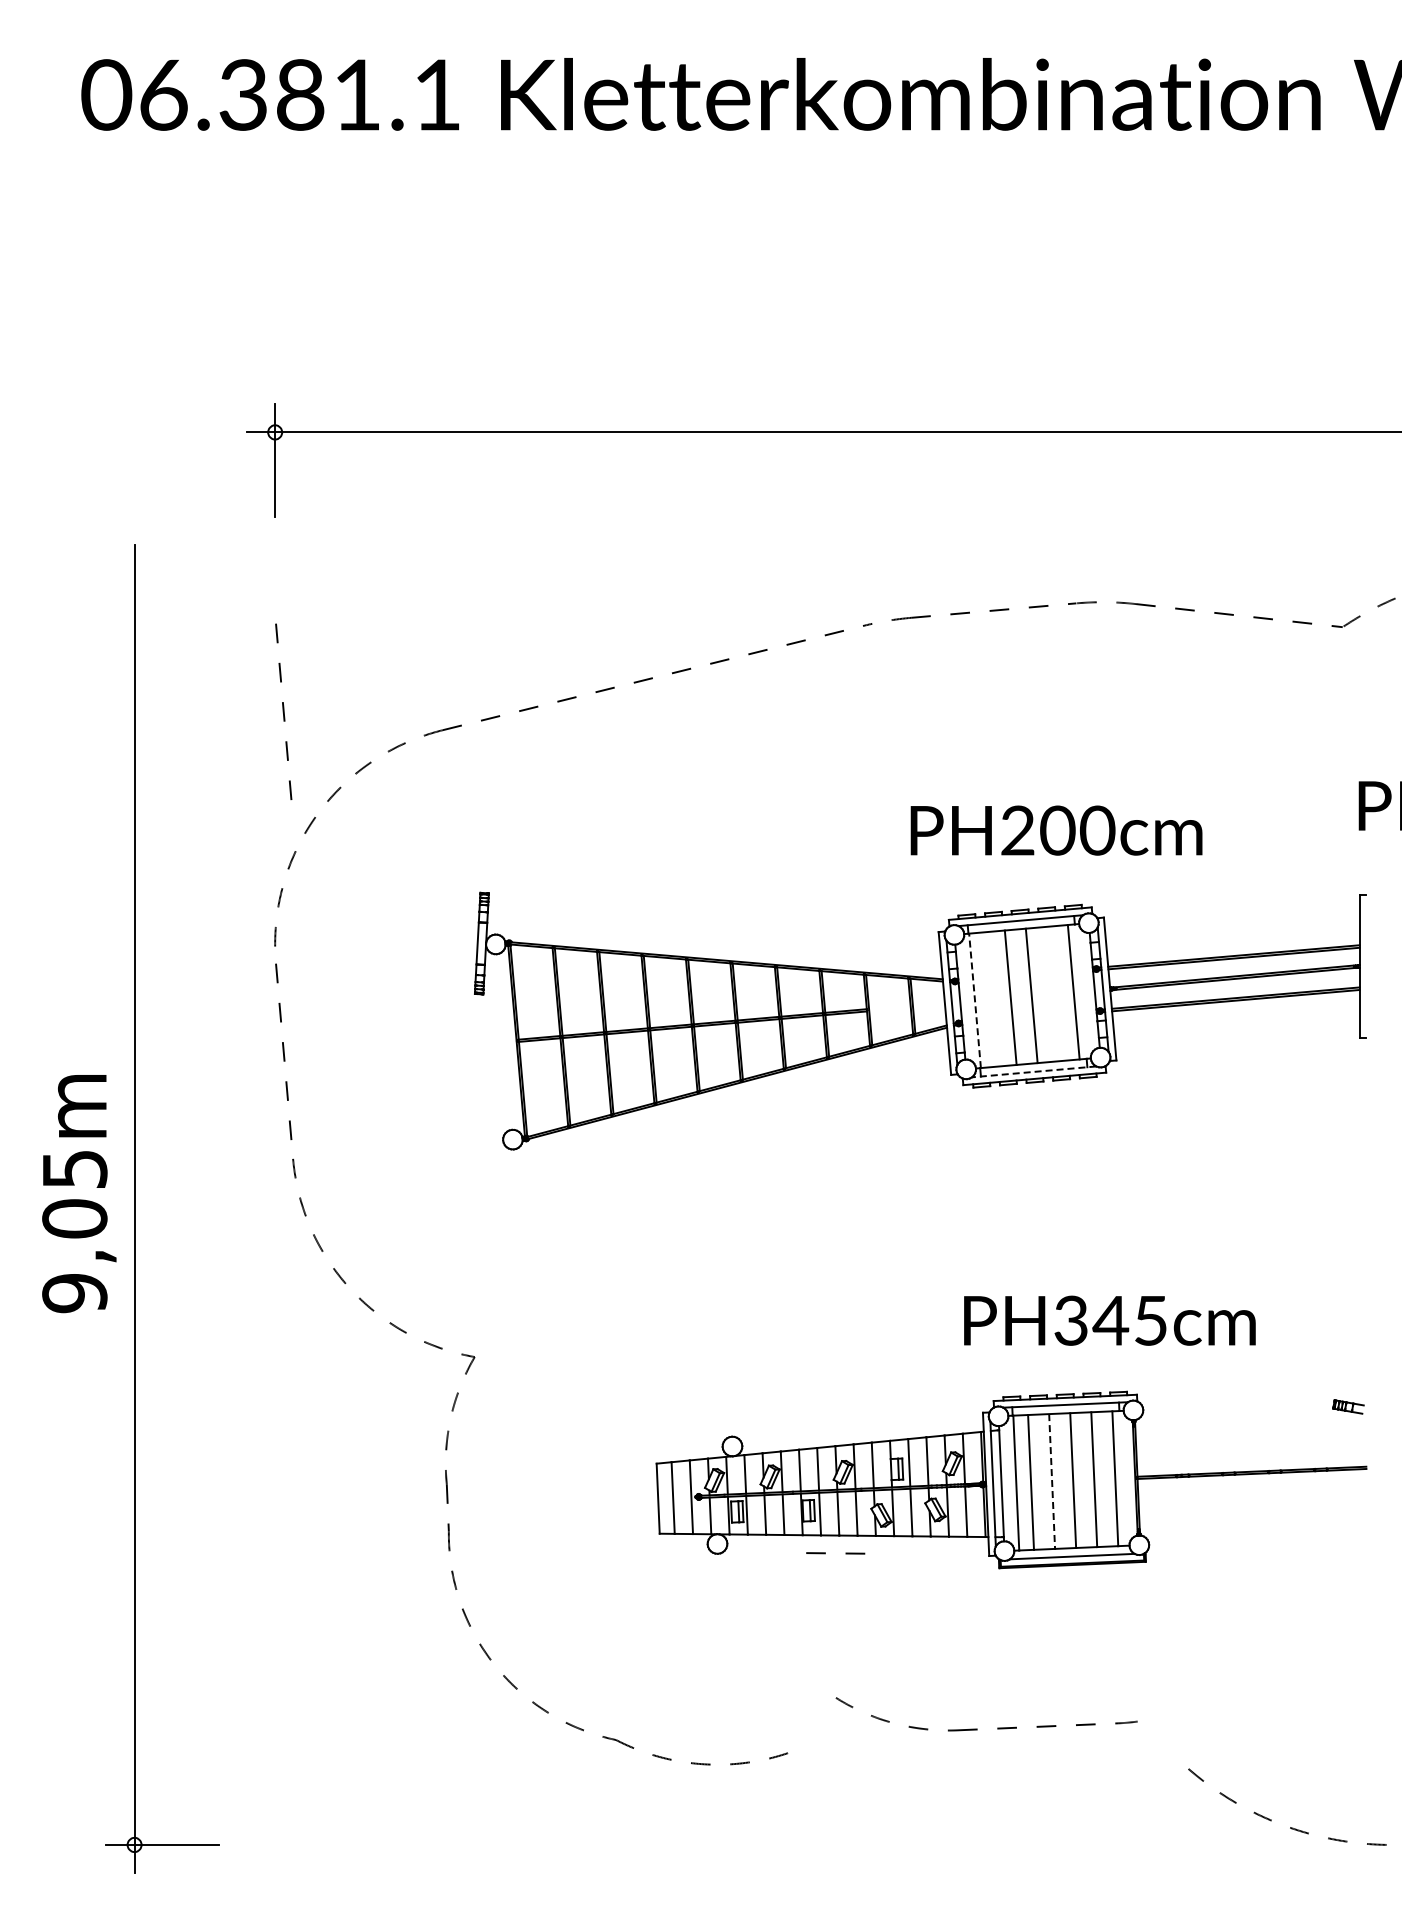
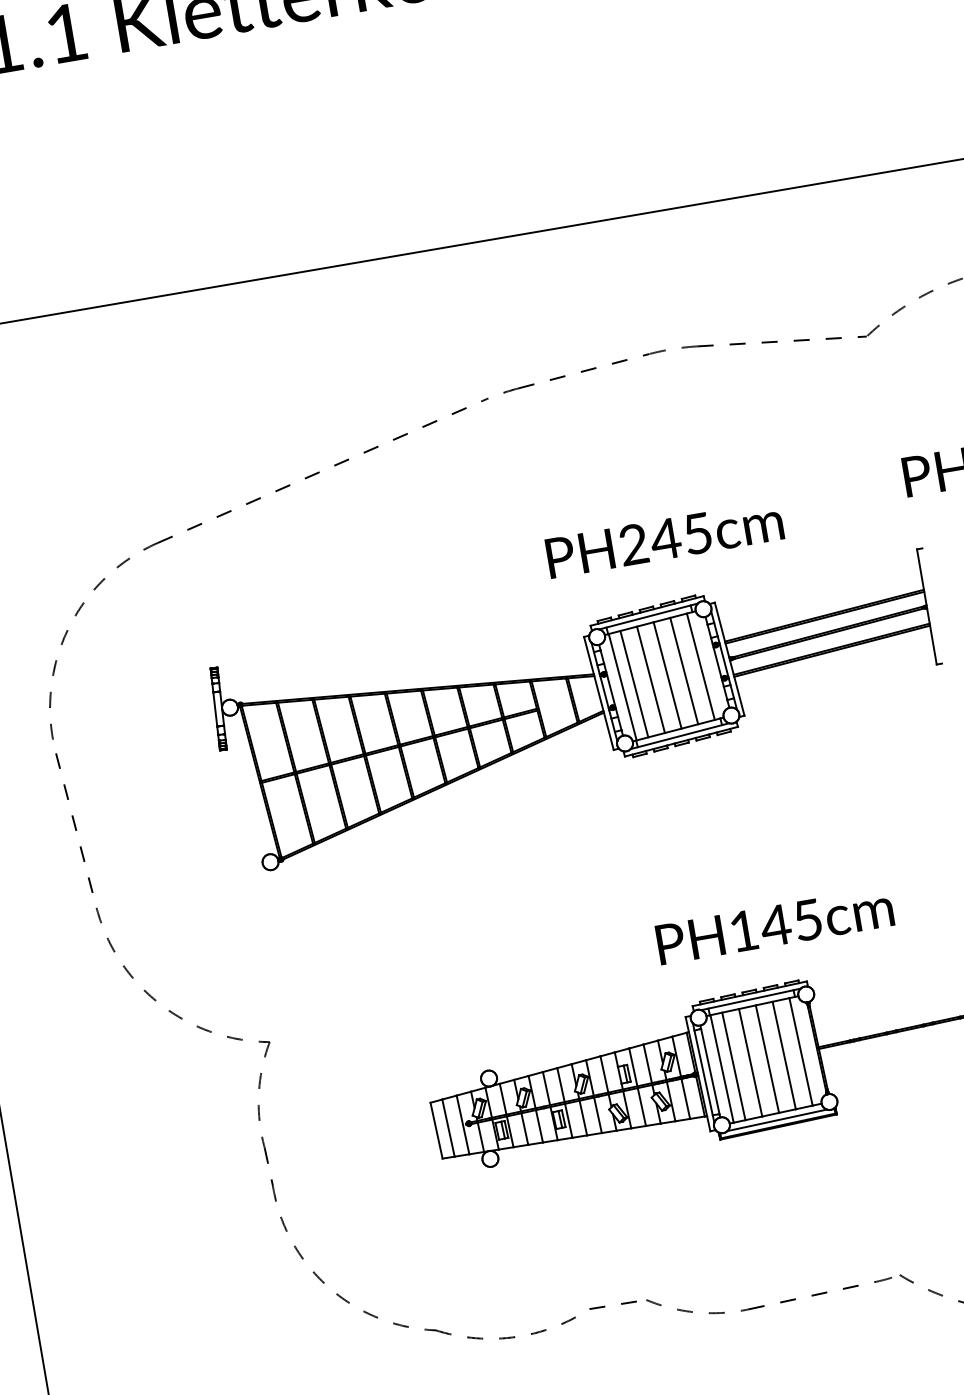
line: (283, 711) -> (27, 549), removed
text: (1077, 830) -> (681, 536), PH200cm -> PH245cm
line: (1052, 993) -> (683, 670), added
line: (989, 999) -> (634, 684), added
line: (974, 1000) -> (622, 687), dashed -> solid
line: (1033, 1071) -> (679, 735), dashed -> solid
text: (1070, 1320) -> (743, 930), PH345cm -> PH145cm
line: (1052, 1482) -> (751, 1063), dashed -> solid
line: (825, 1553) -> (604, 1306), moved
part: (977, 1728) -> (764, 1305), moved

